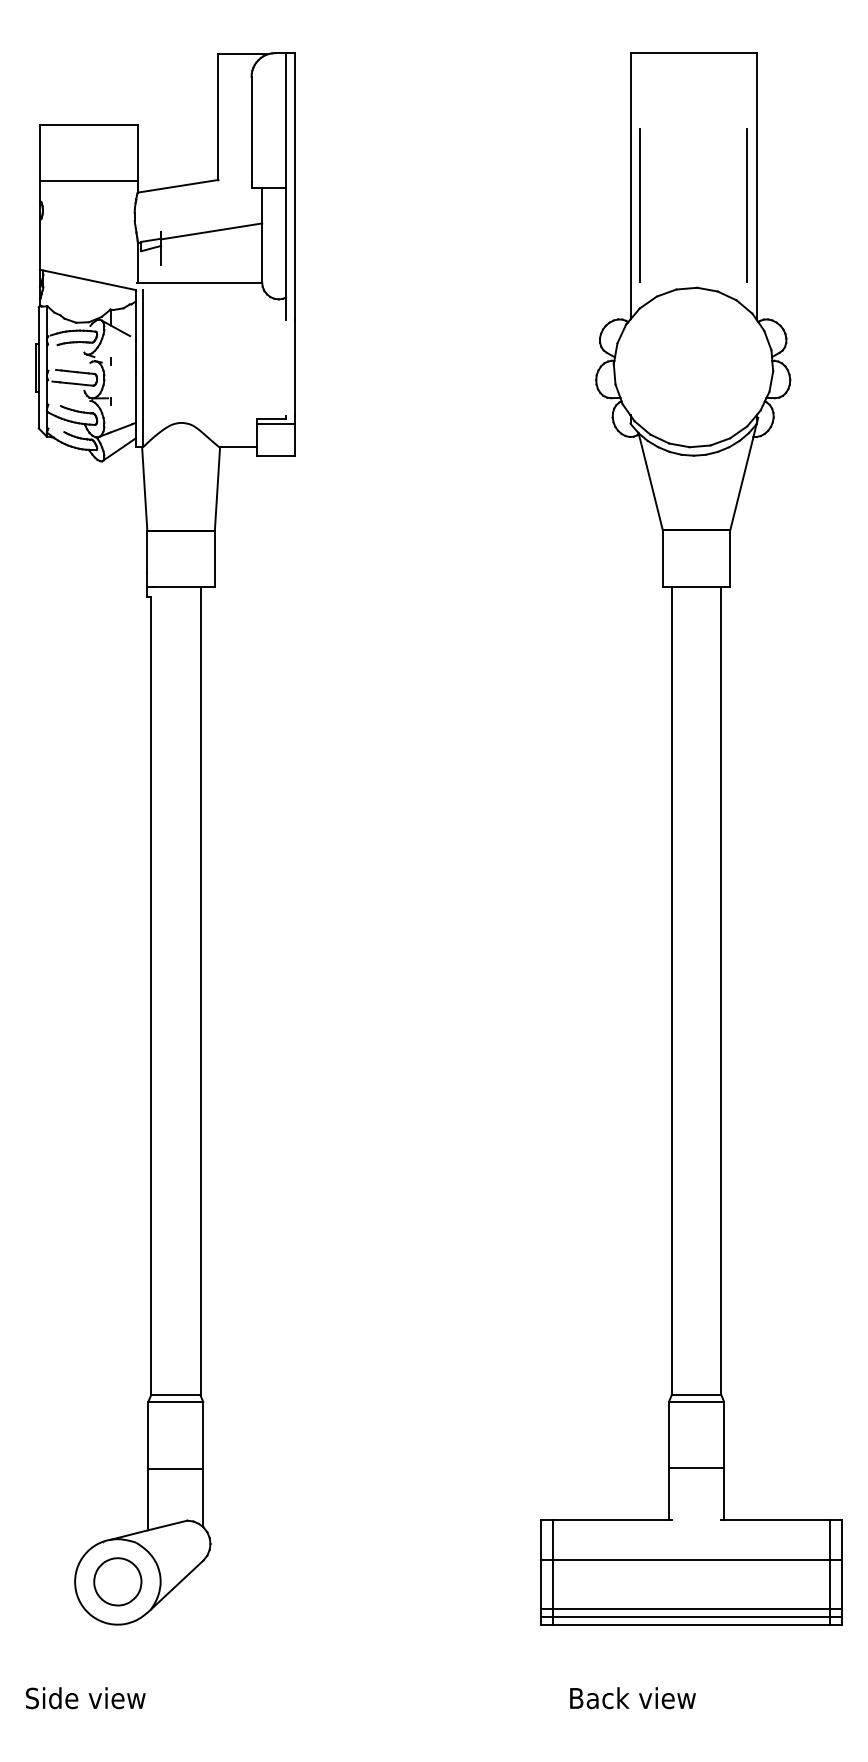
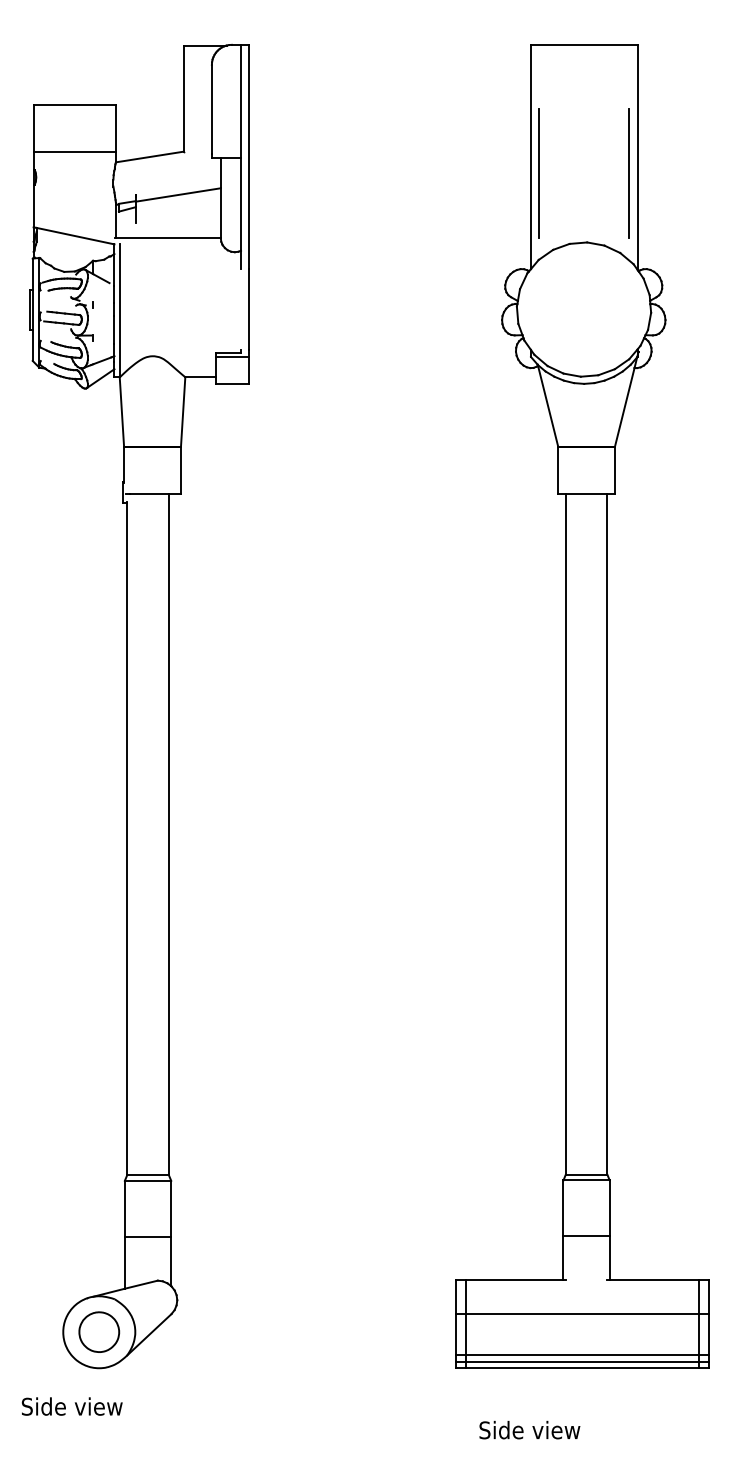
text: (85, 1698) -> (72, 1406), moved
text: (632, 1698) -> (532, 1430), Back view -> Side view

